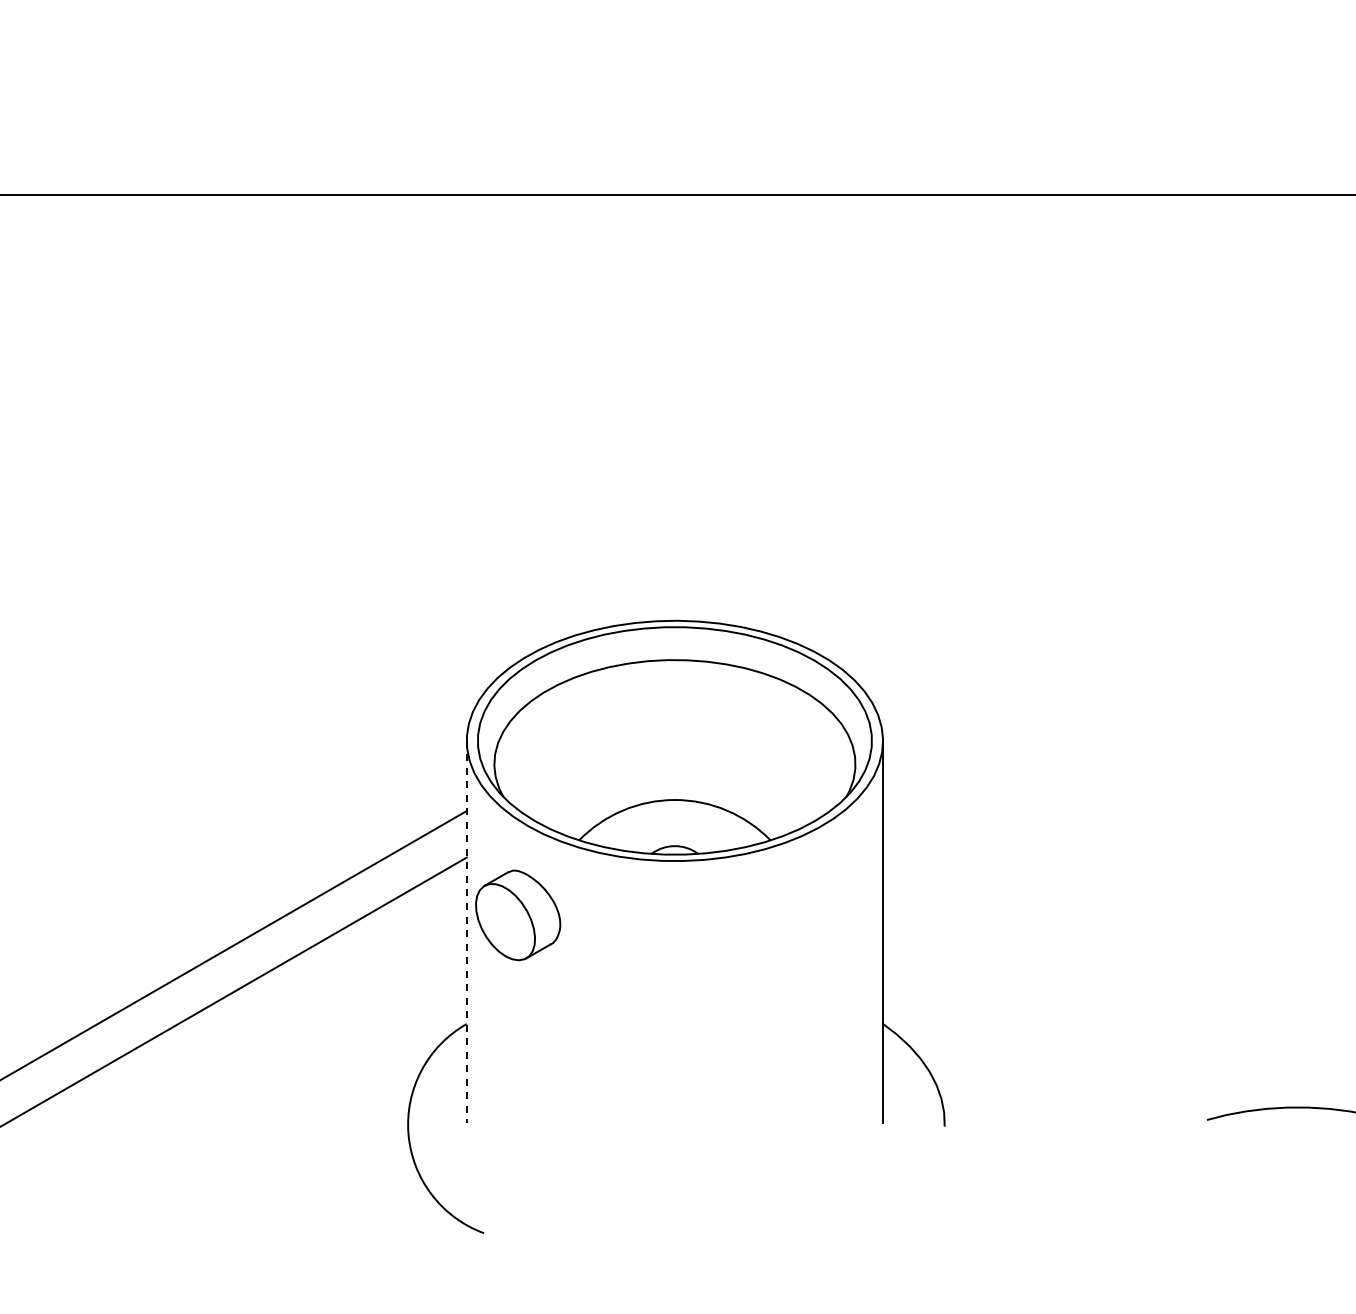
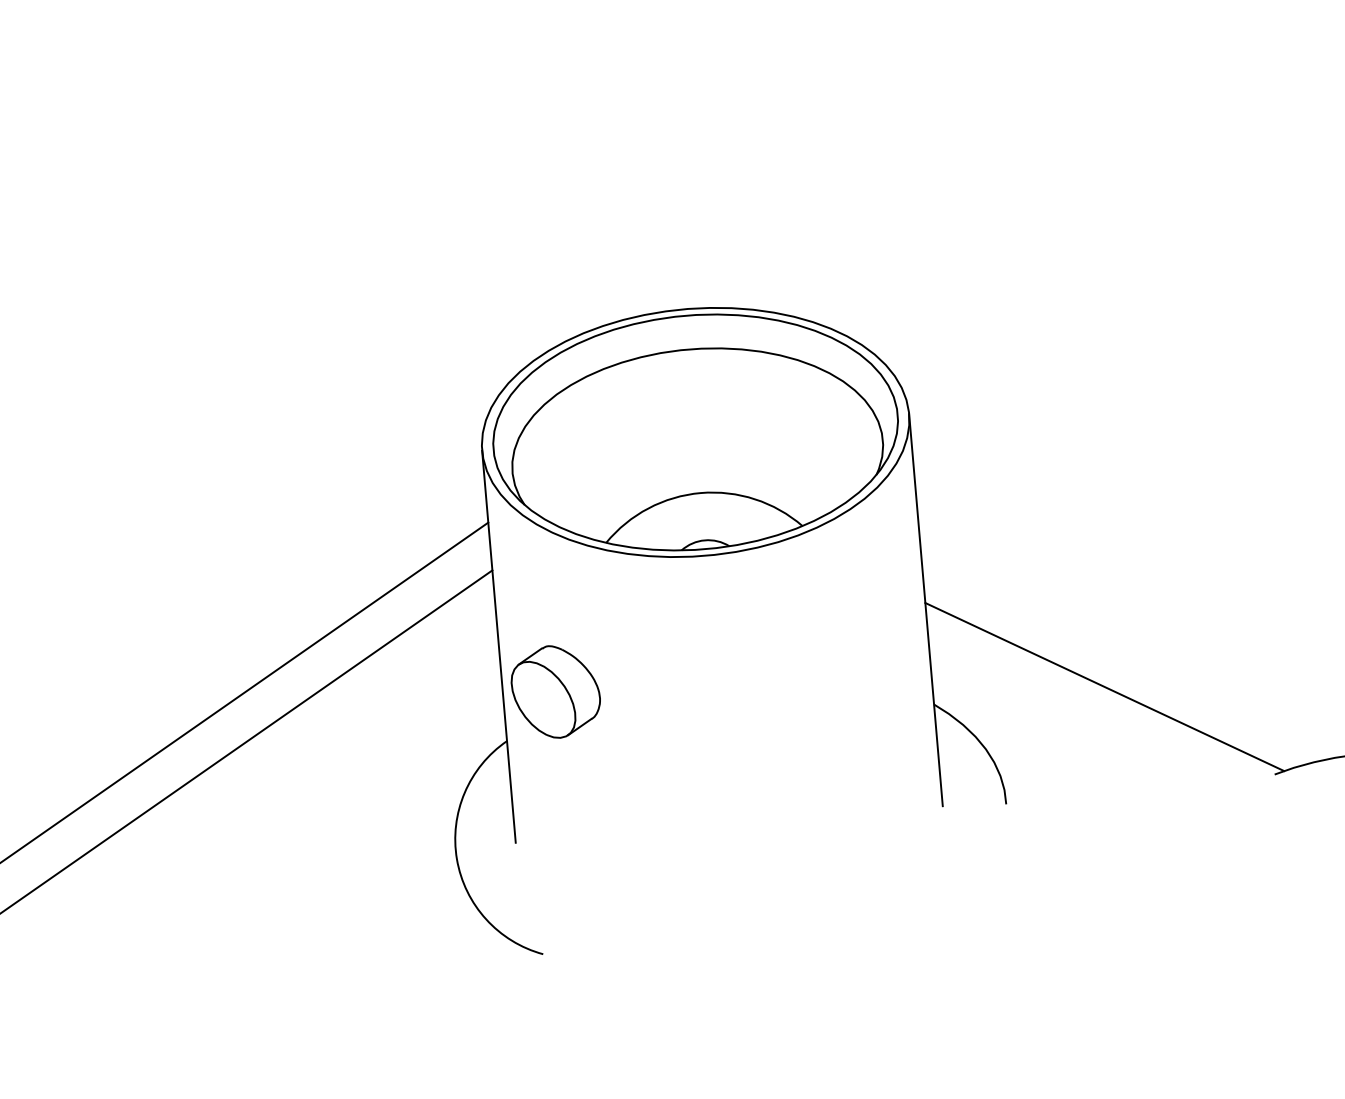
part: (518, 915) -> (556, 691), moved
line: (466, 932) -> (498, 647), dashed -> solid
line: (1049, 1021) -> (1104, 687), added

